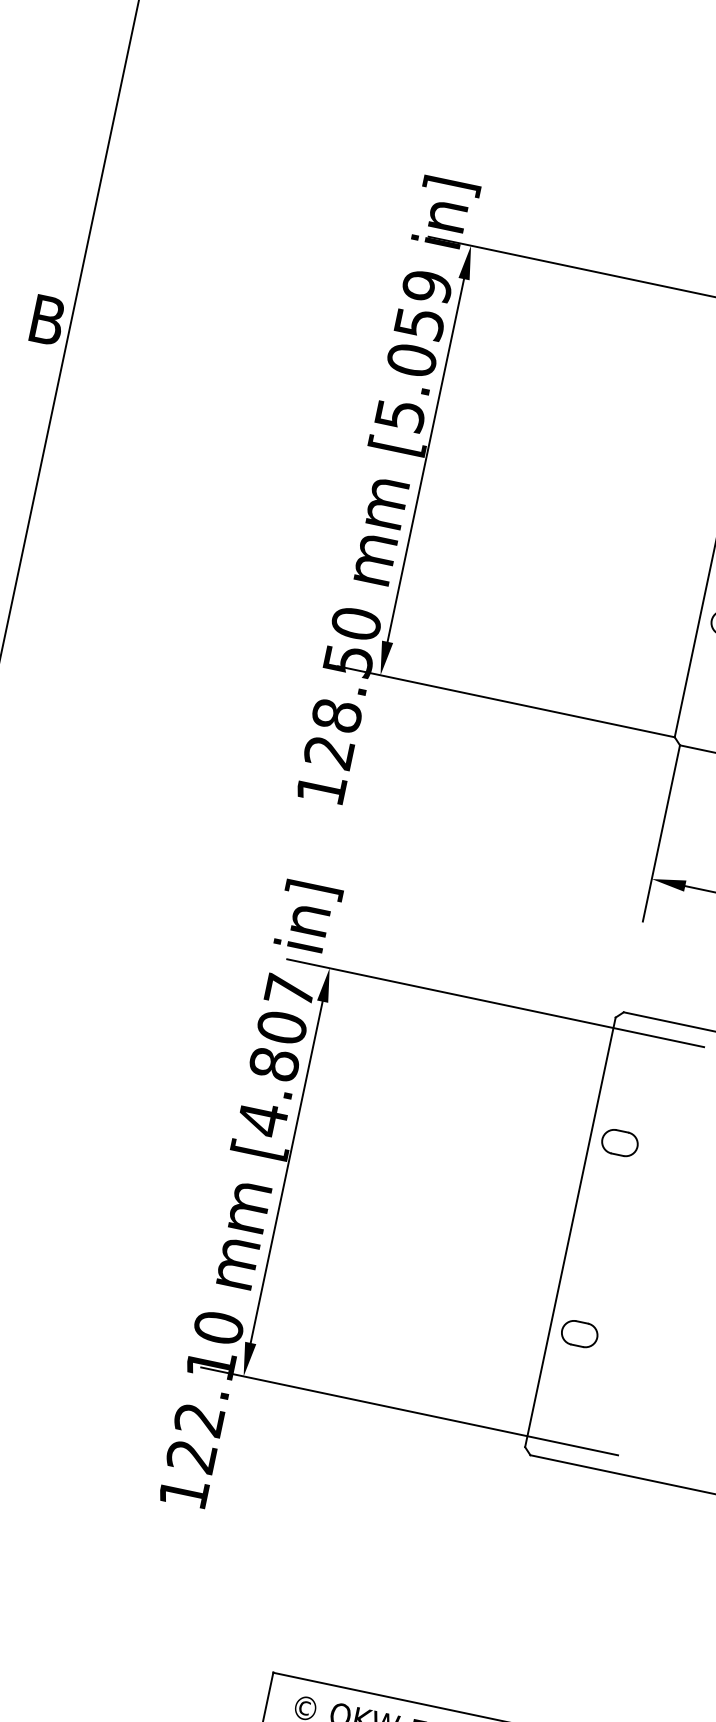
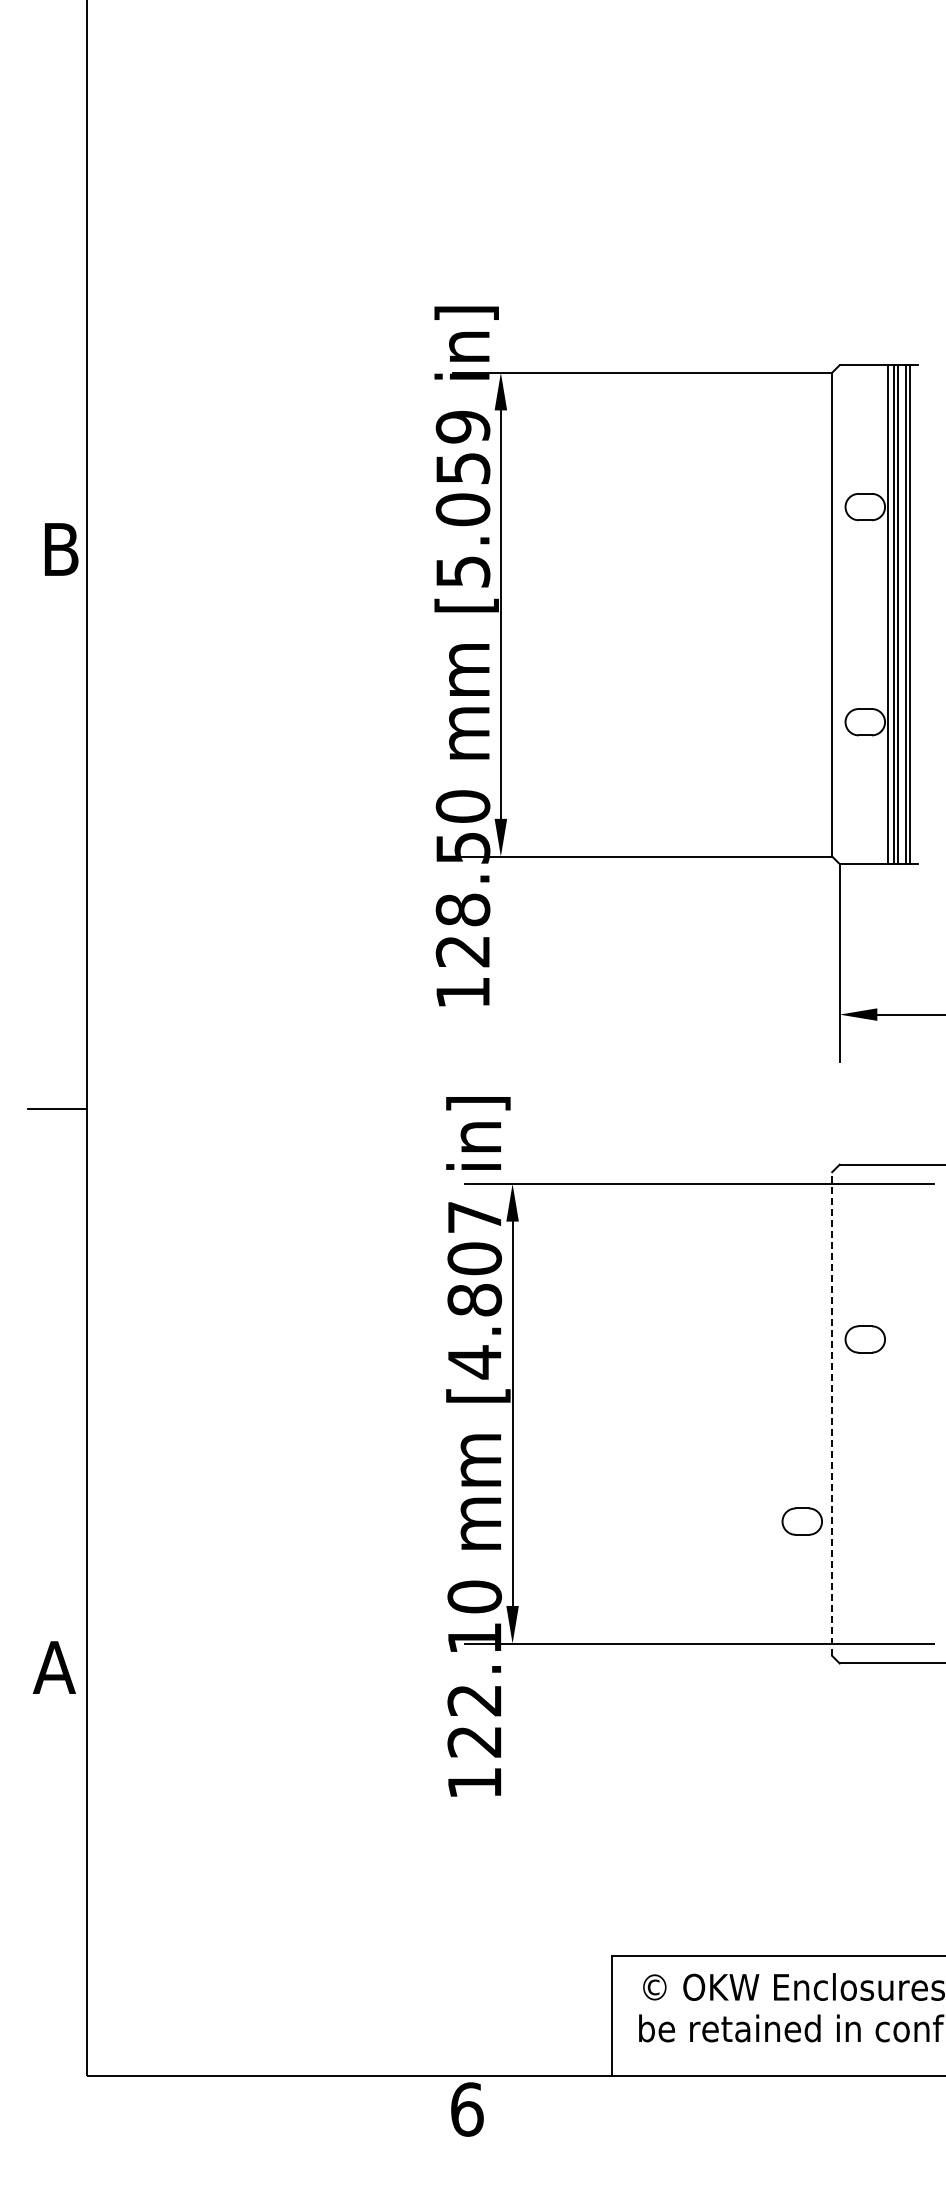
part: (619, 1142) -> (864, 1339), moved
line: (570, 1232) -> (832, 1414), solid -> dashed
part: (579, 1333) -> (801, 1521), moved

